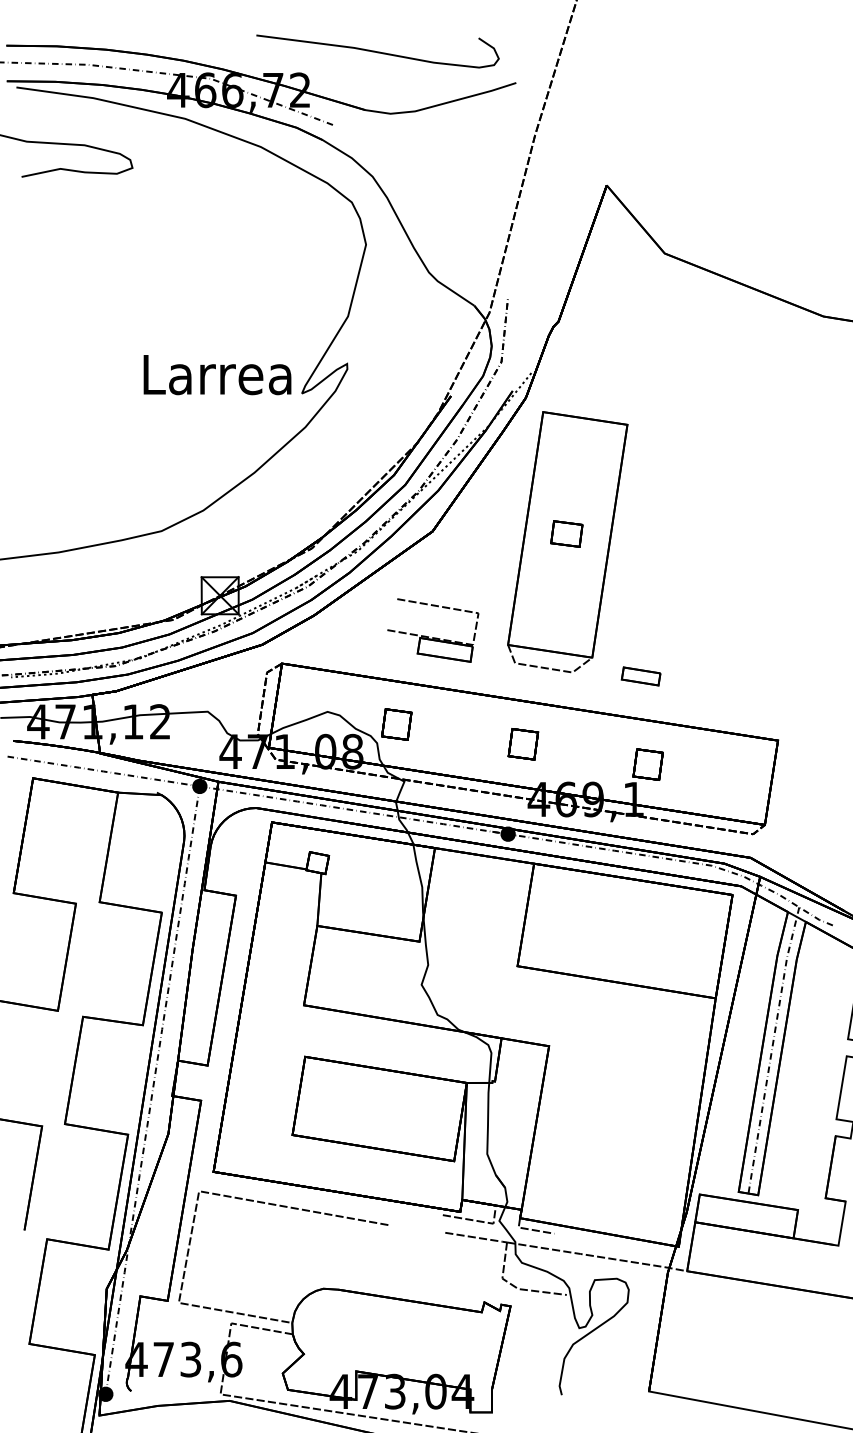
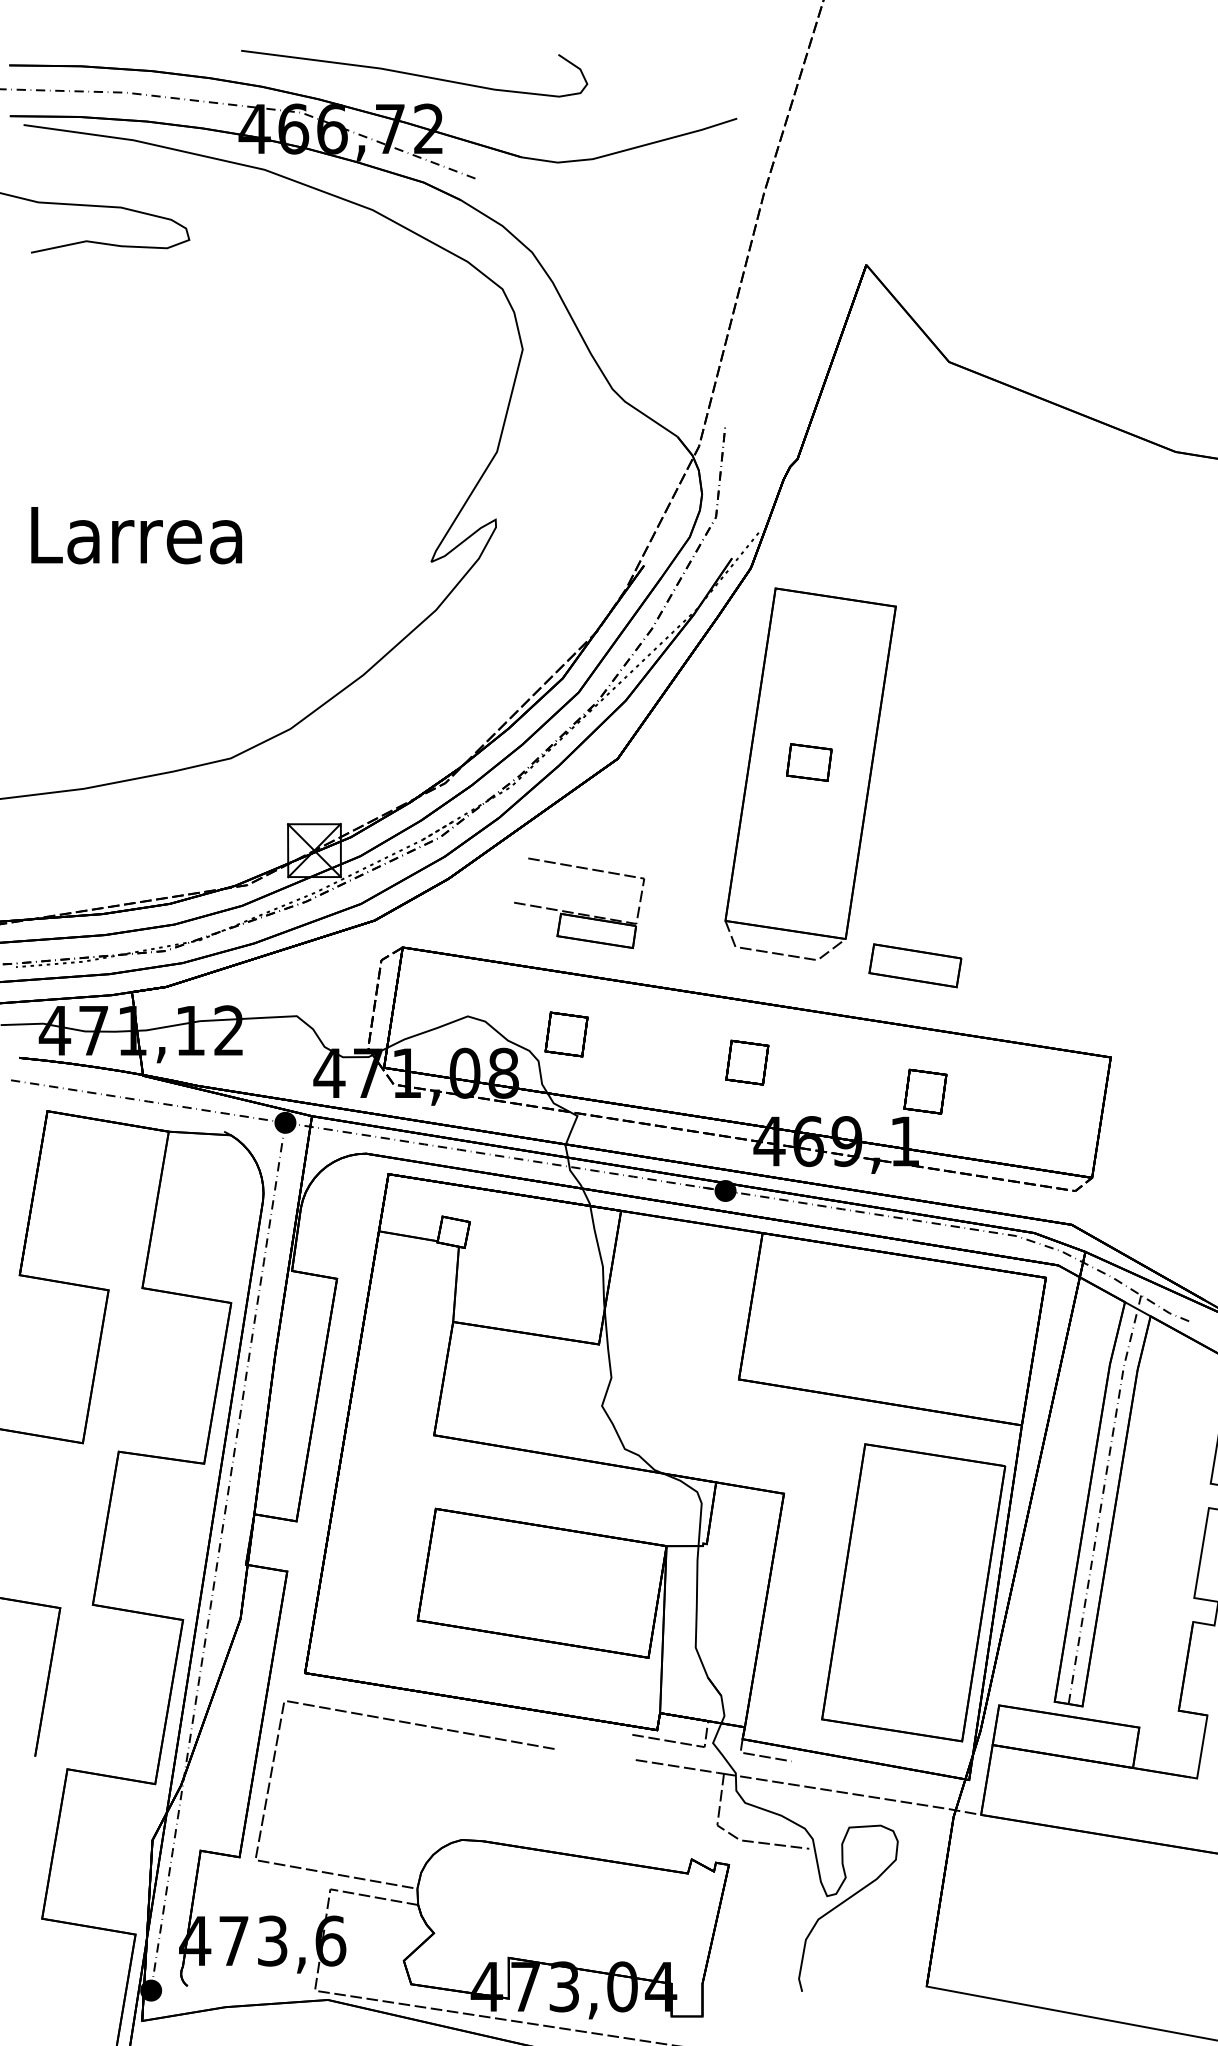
curve: (377, 51) -> (414, 73), moved
text: (217, 375) -> (136, 535), moved
part: (433, 637) -> (579, 913), moved
part: (641, 676) -> (915, 965), size x1.67
part: (639, 1115) -> (913, 1592), added

